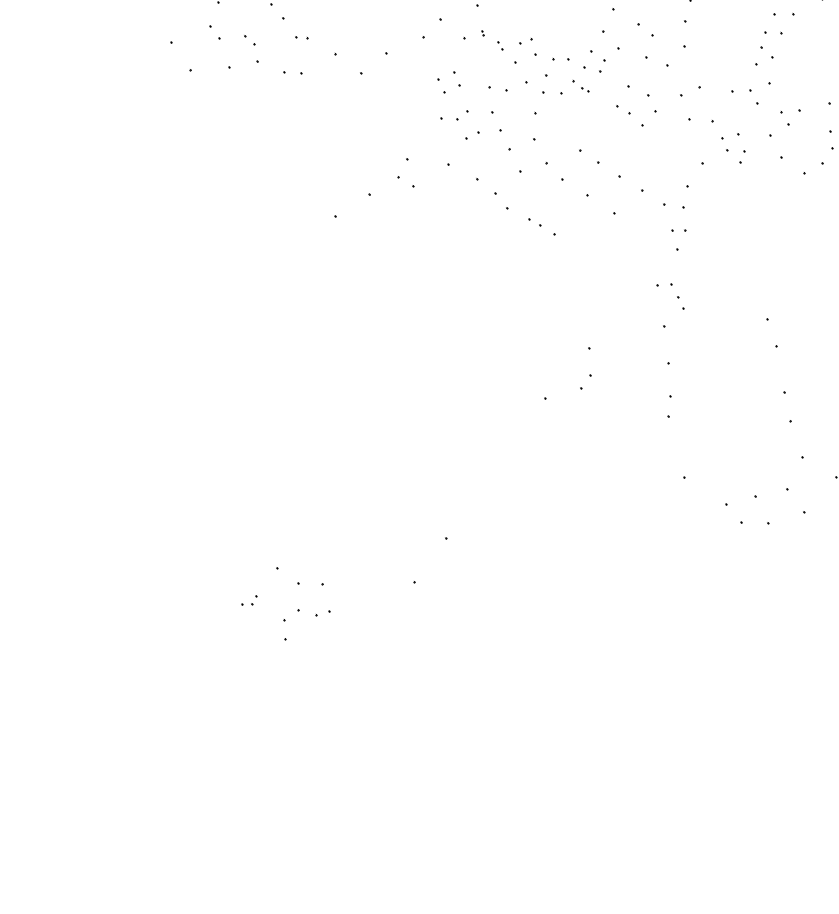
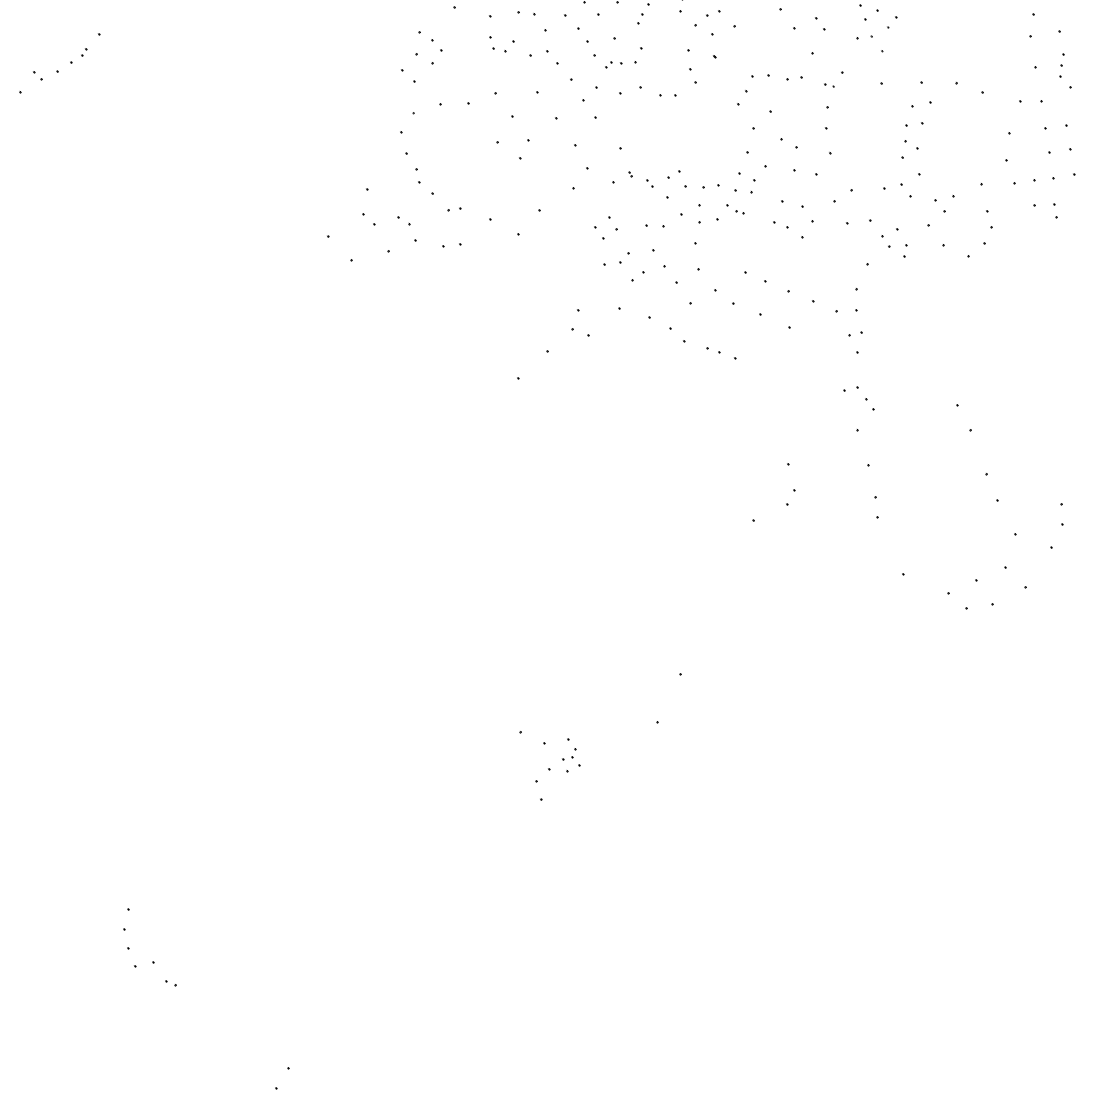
part: (249, 600) -> (569, 754), moved

